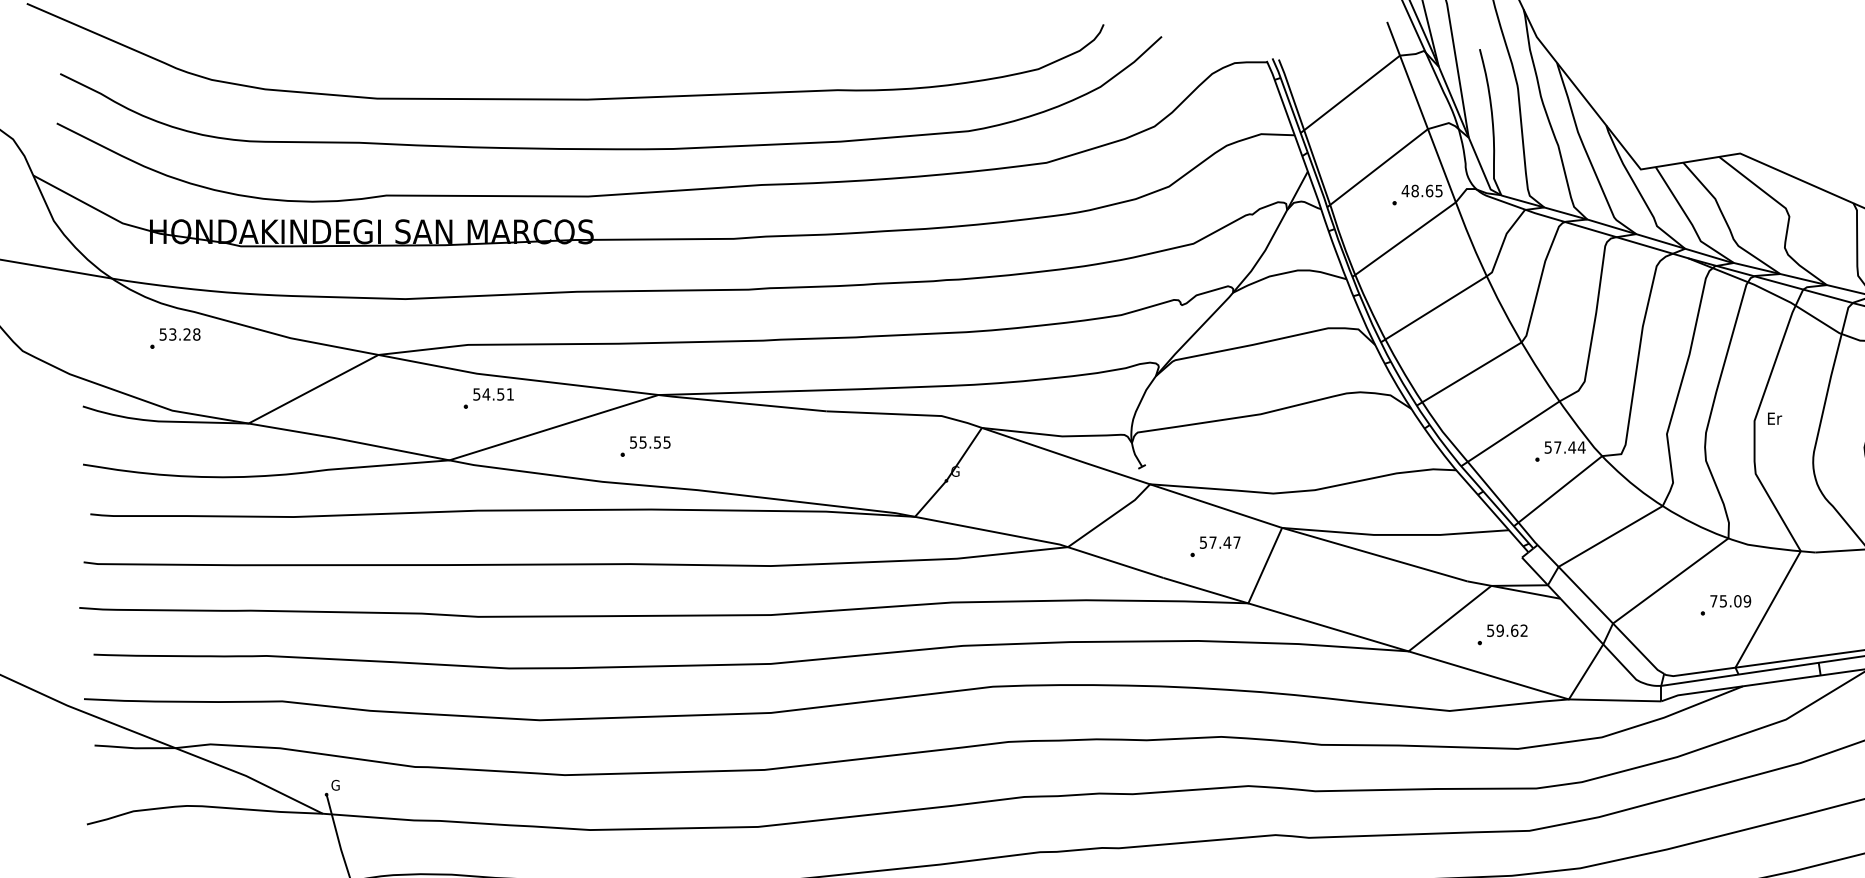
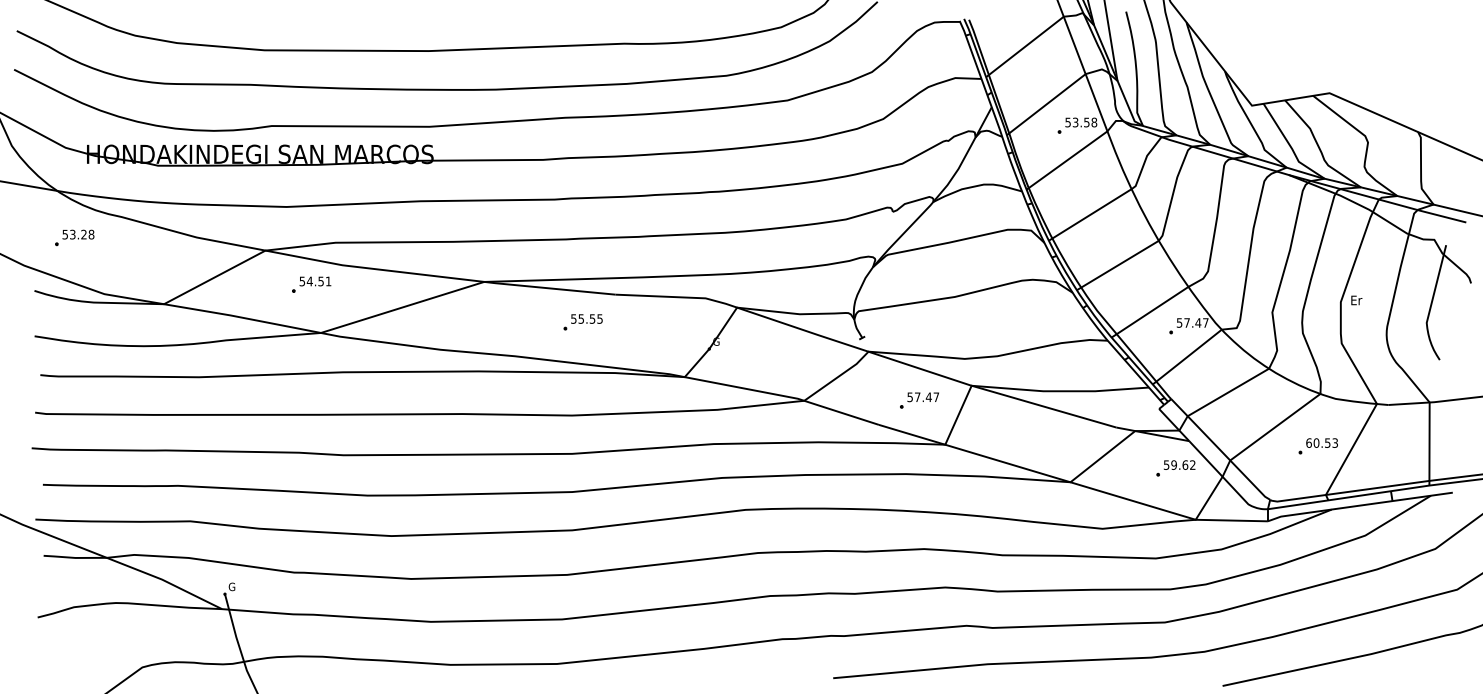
text: (1422, 191) -> (1081, 122), 48.65 -> 53.58
part: (174, 338) -> (74, 237), moved
part: (488, 398) -> (311, 284), moved
part: (644, 446) -> (582, 322), moved
text: (1581, 446) -> (1205, 322), 57.44 -> 57.47
text: (1731, 600) -> (1322, 442), 75.09 -> 60.53
part: (1502, 635) -> (1175, 468), moved

